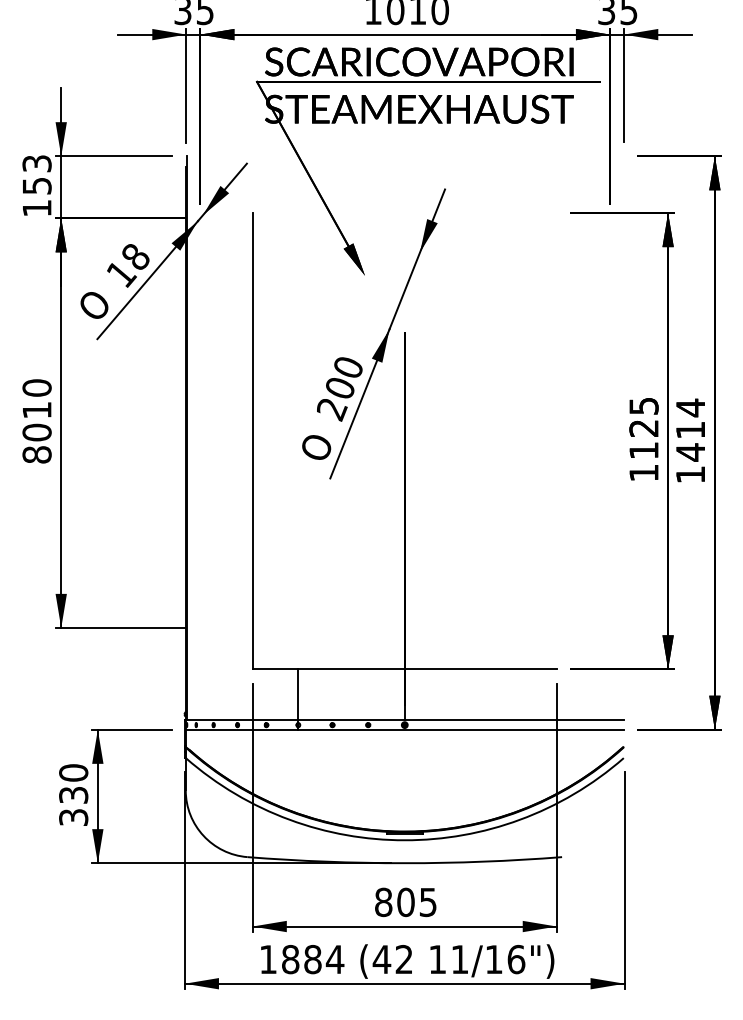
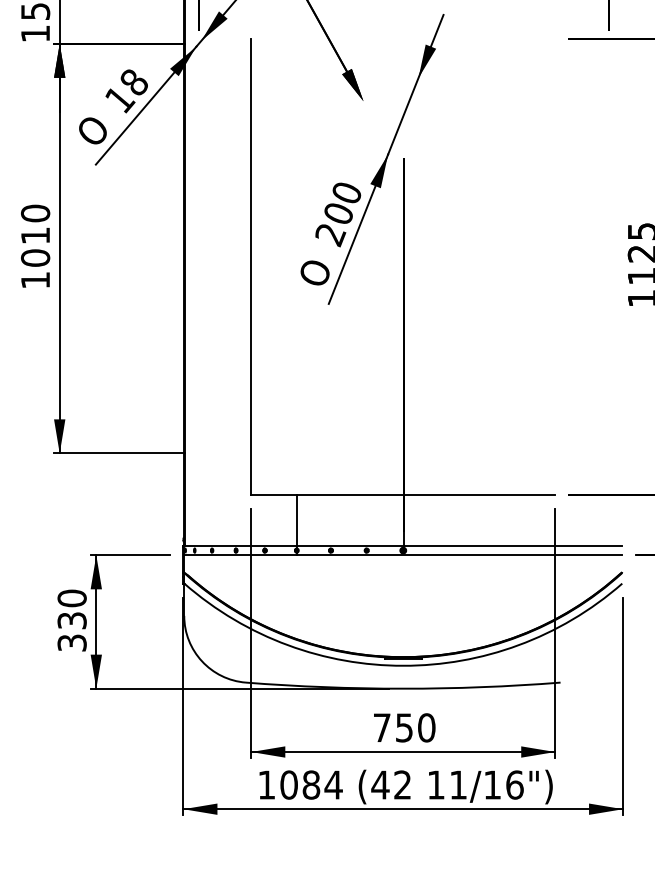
text: (36, 454) -> (34, 279), 8010 -> 1010
text: (406, 902) -> (404, 727), 805 -> 750
text: (290, 959) -> (288, 784), 1884 -> 1084

